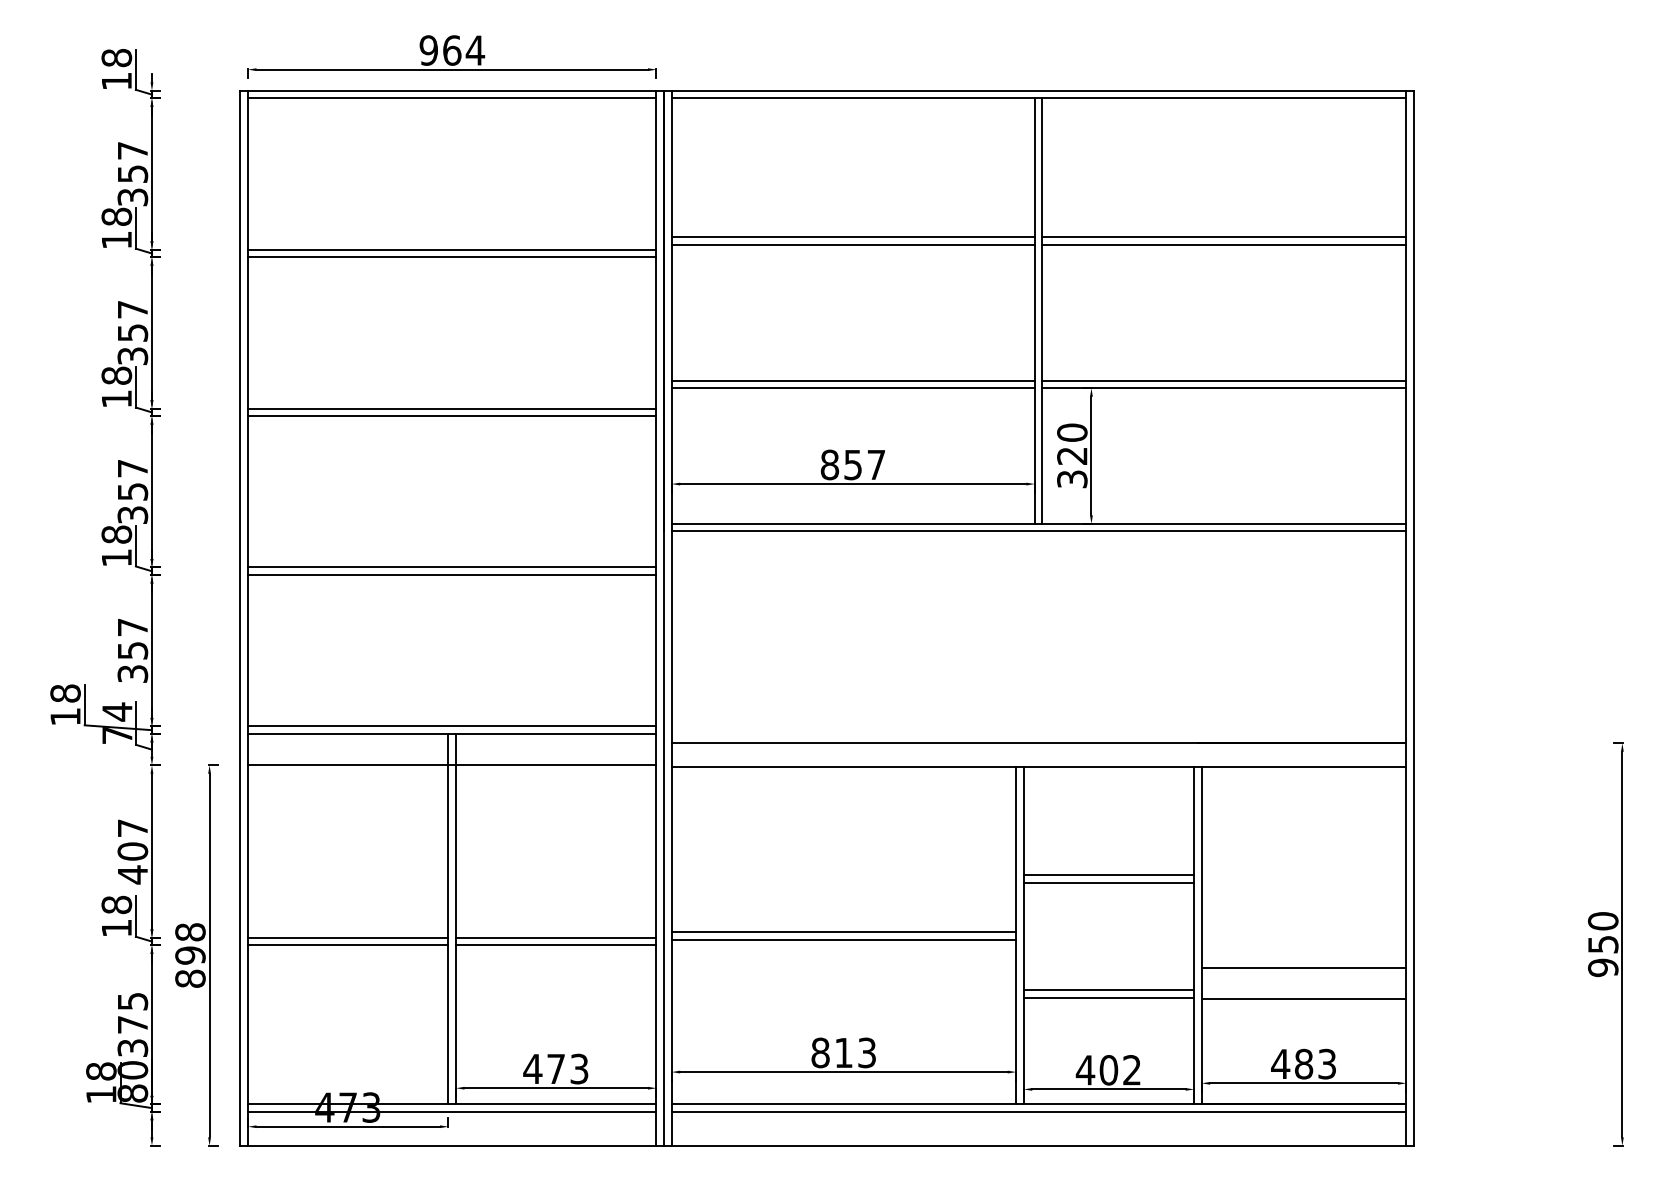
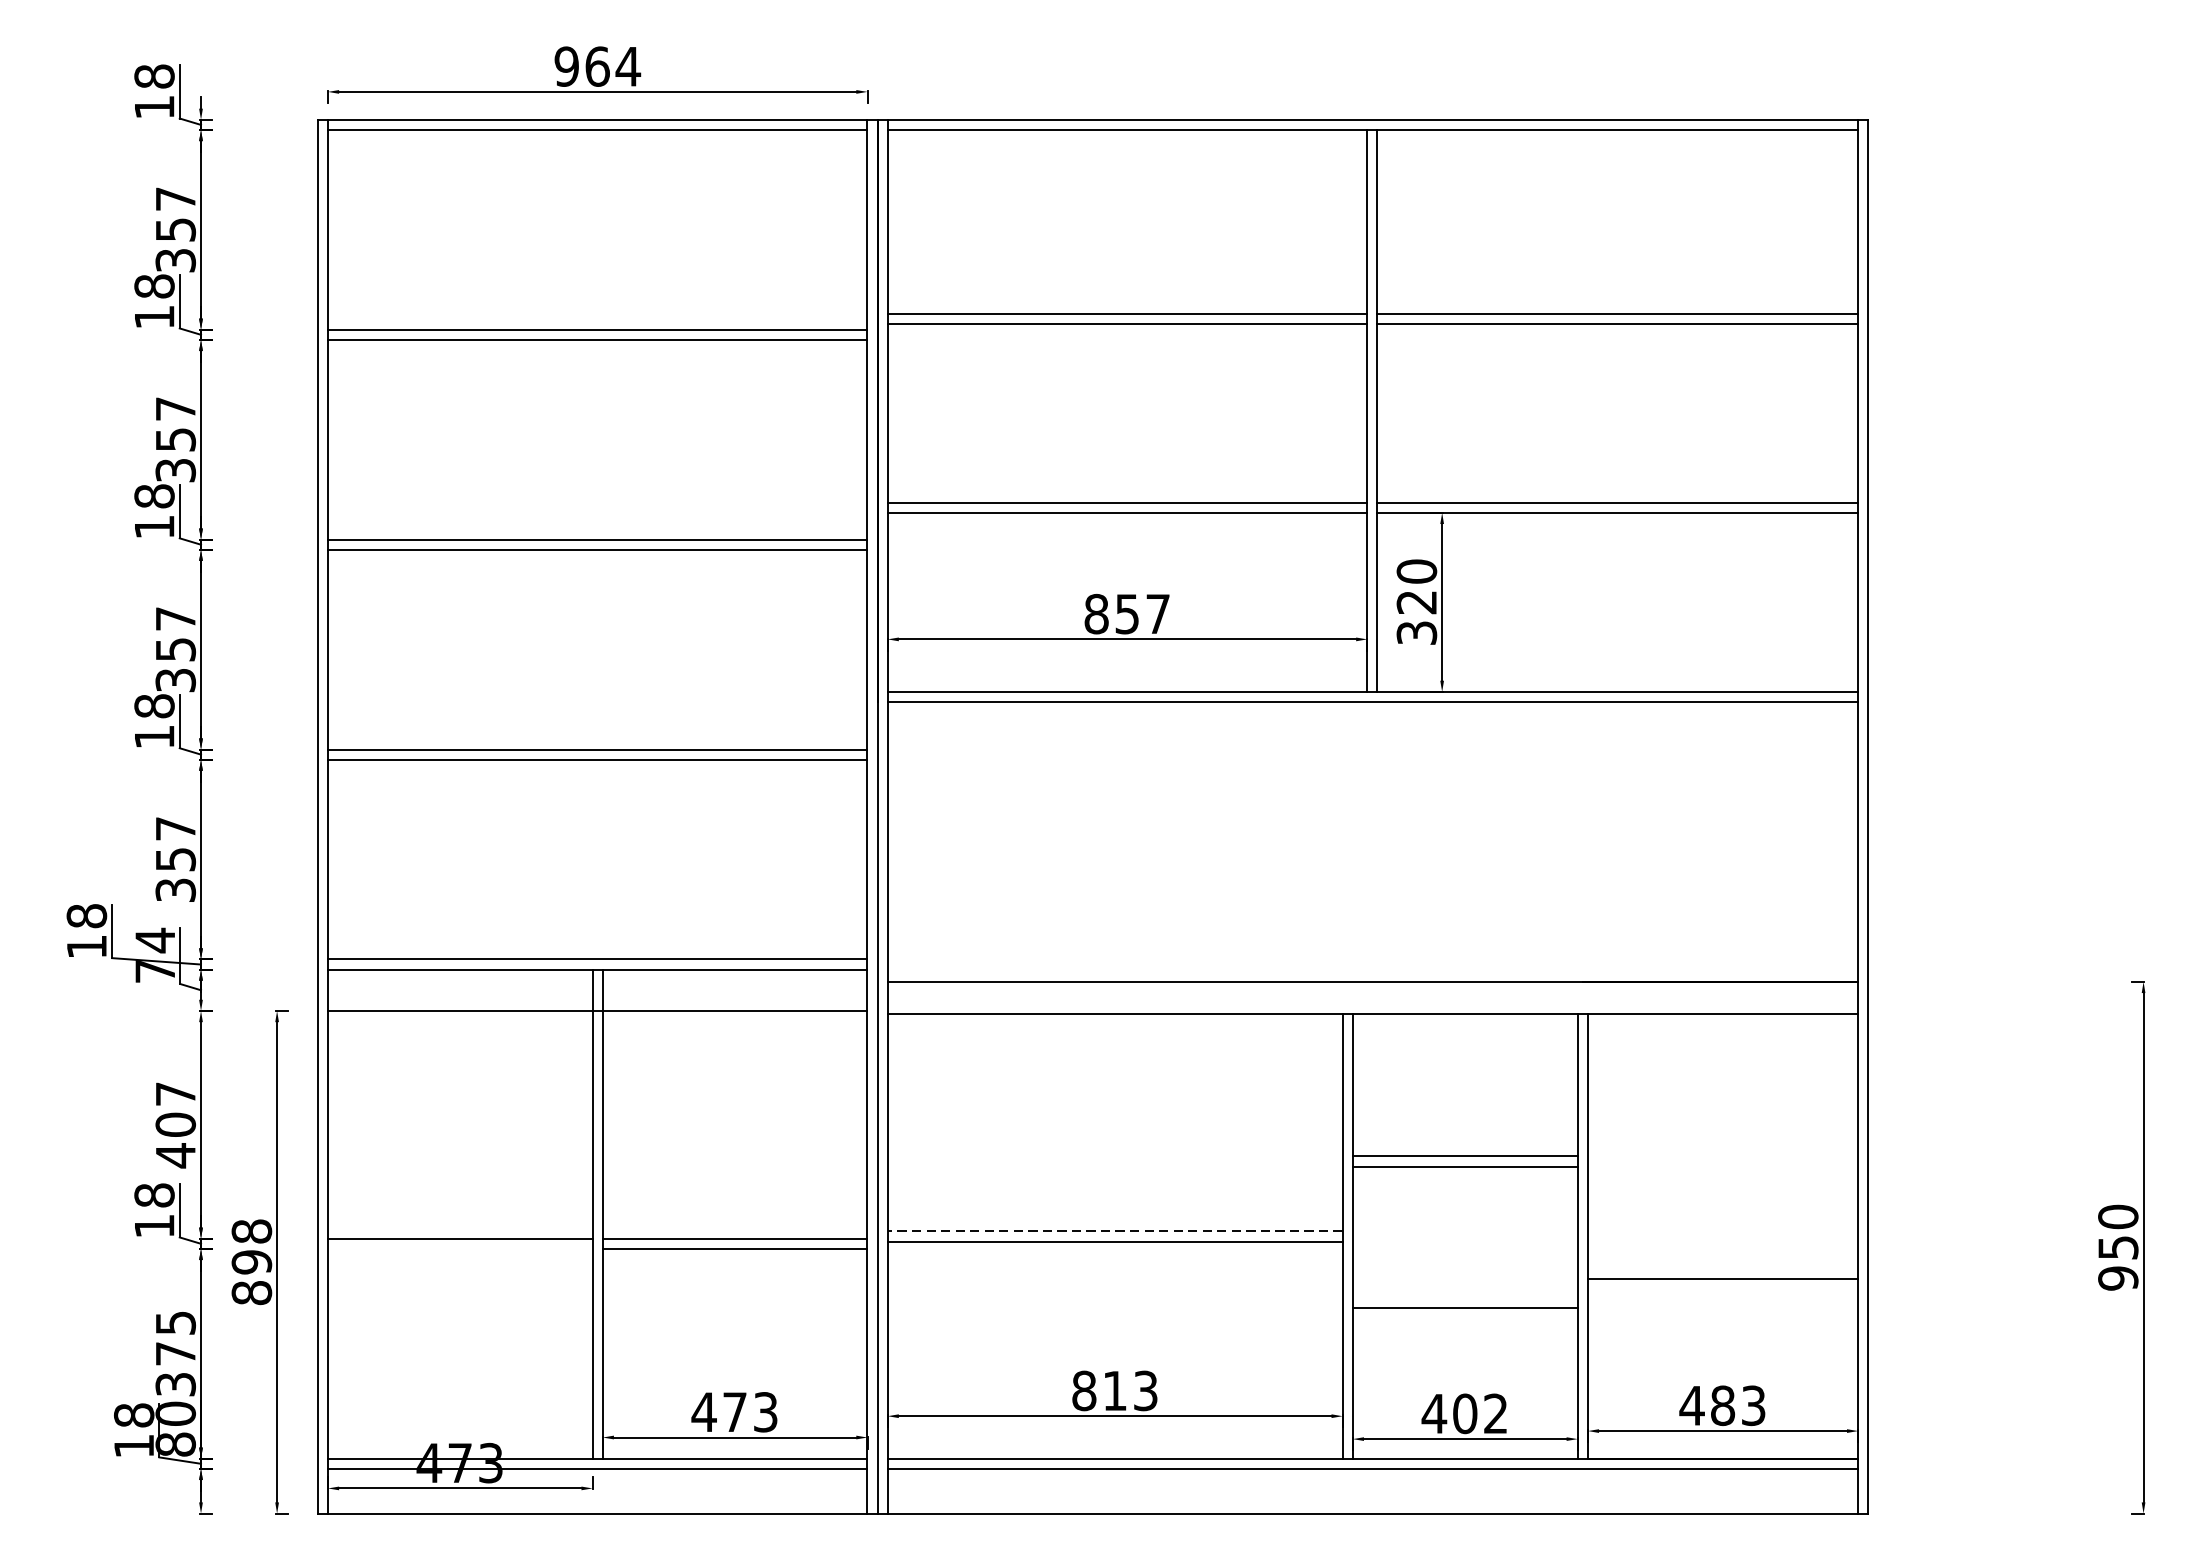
line: (843, 932) -> (1114, 1231), solid -> dashed
line: (348, 945) -> (460, 1248), removed
line: (1108, 997) -> (1464, 1317), removed
line: (1303, 999) -> (1722, 1320), removed

